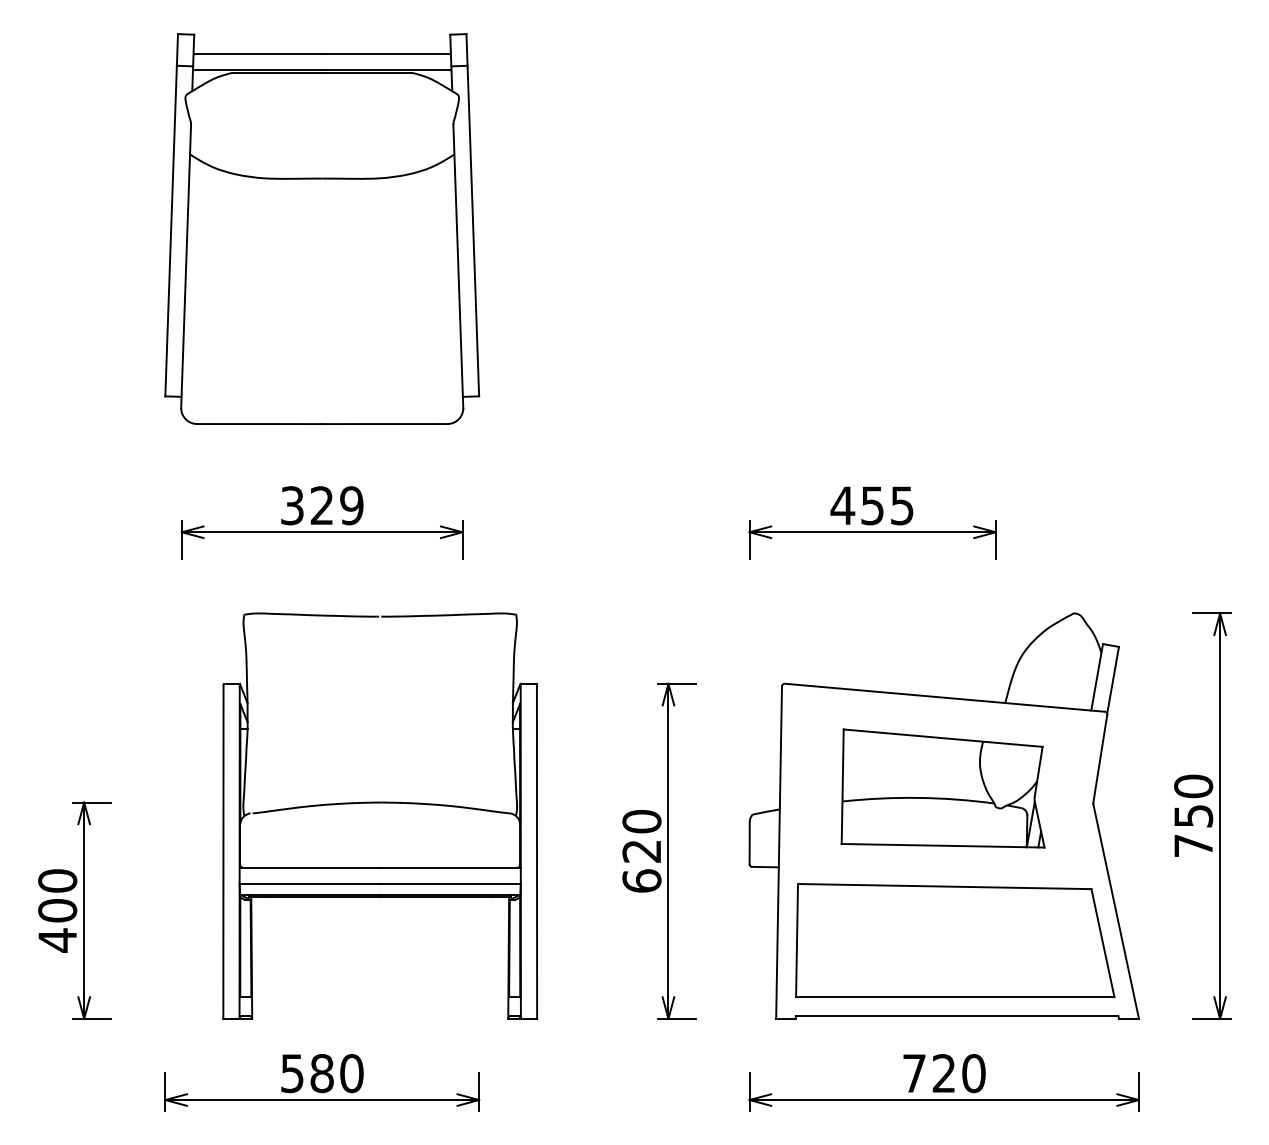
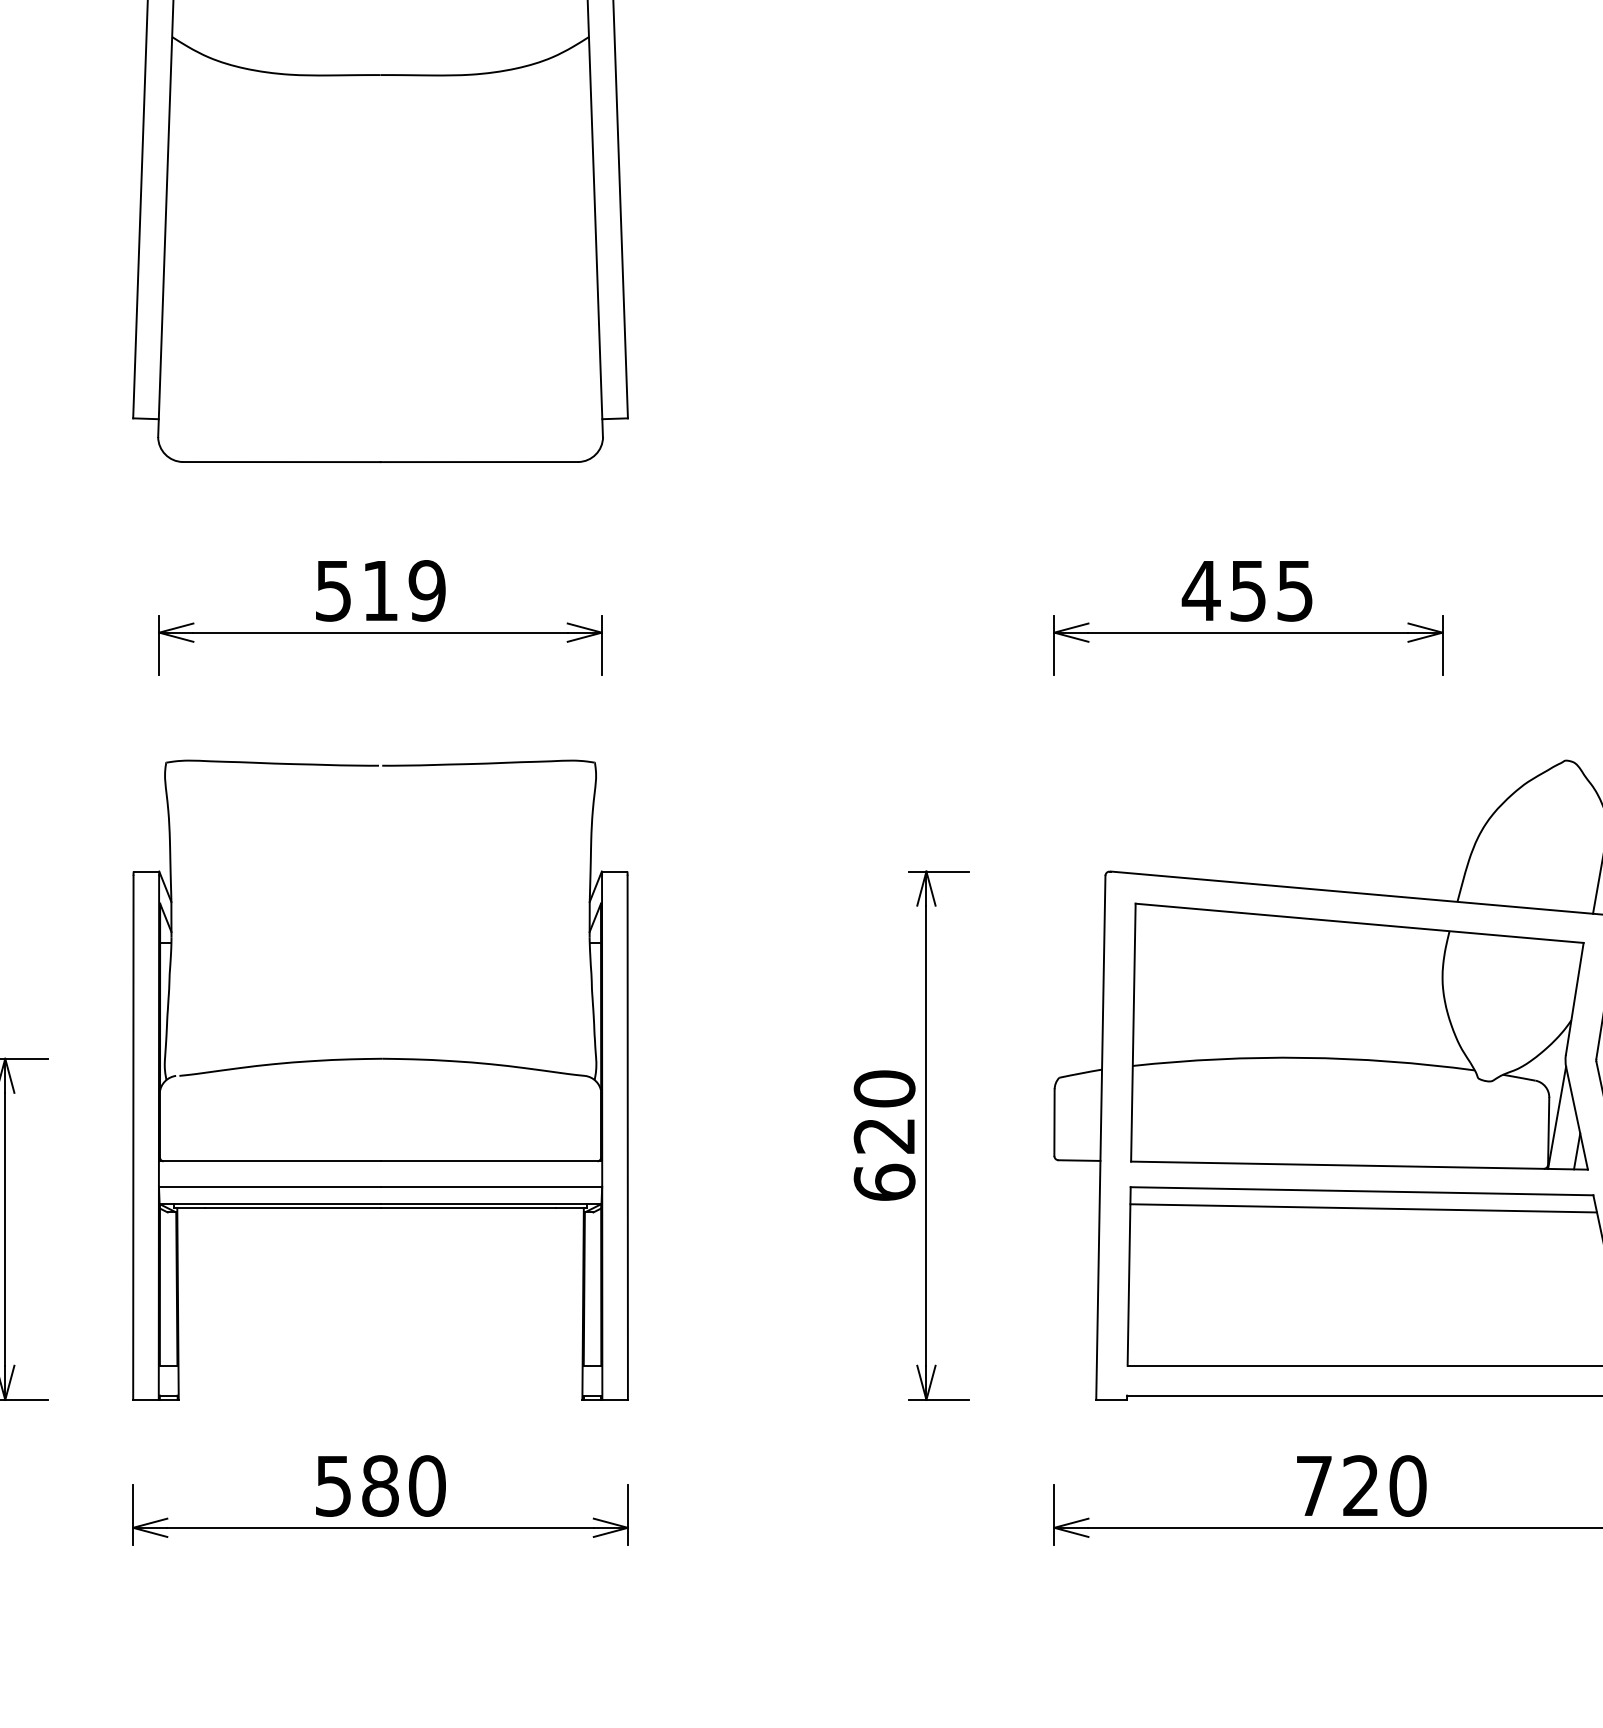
text: (306, 505) -> (355, 590), 329 -> 519
part: (942, 788) -> (1358, 1036), size x1.43
part: (379, 803) -> (379, 1060), moved
line: (945, 897) -> (1363, 1208), added

